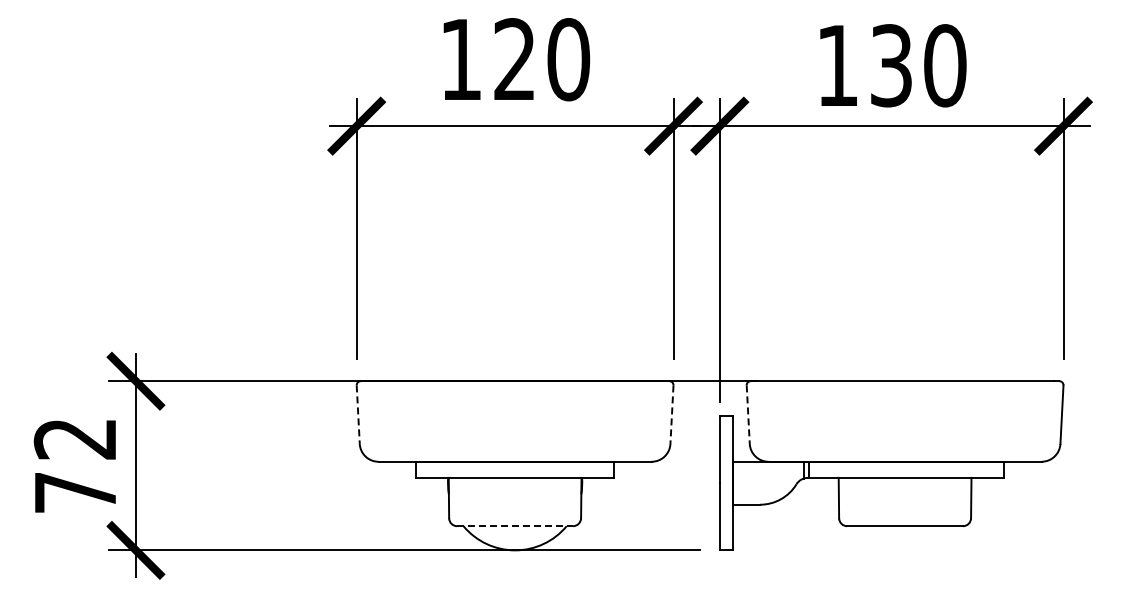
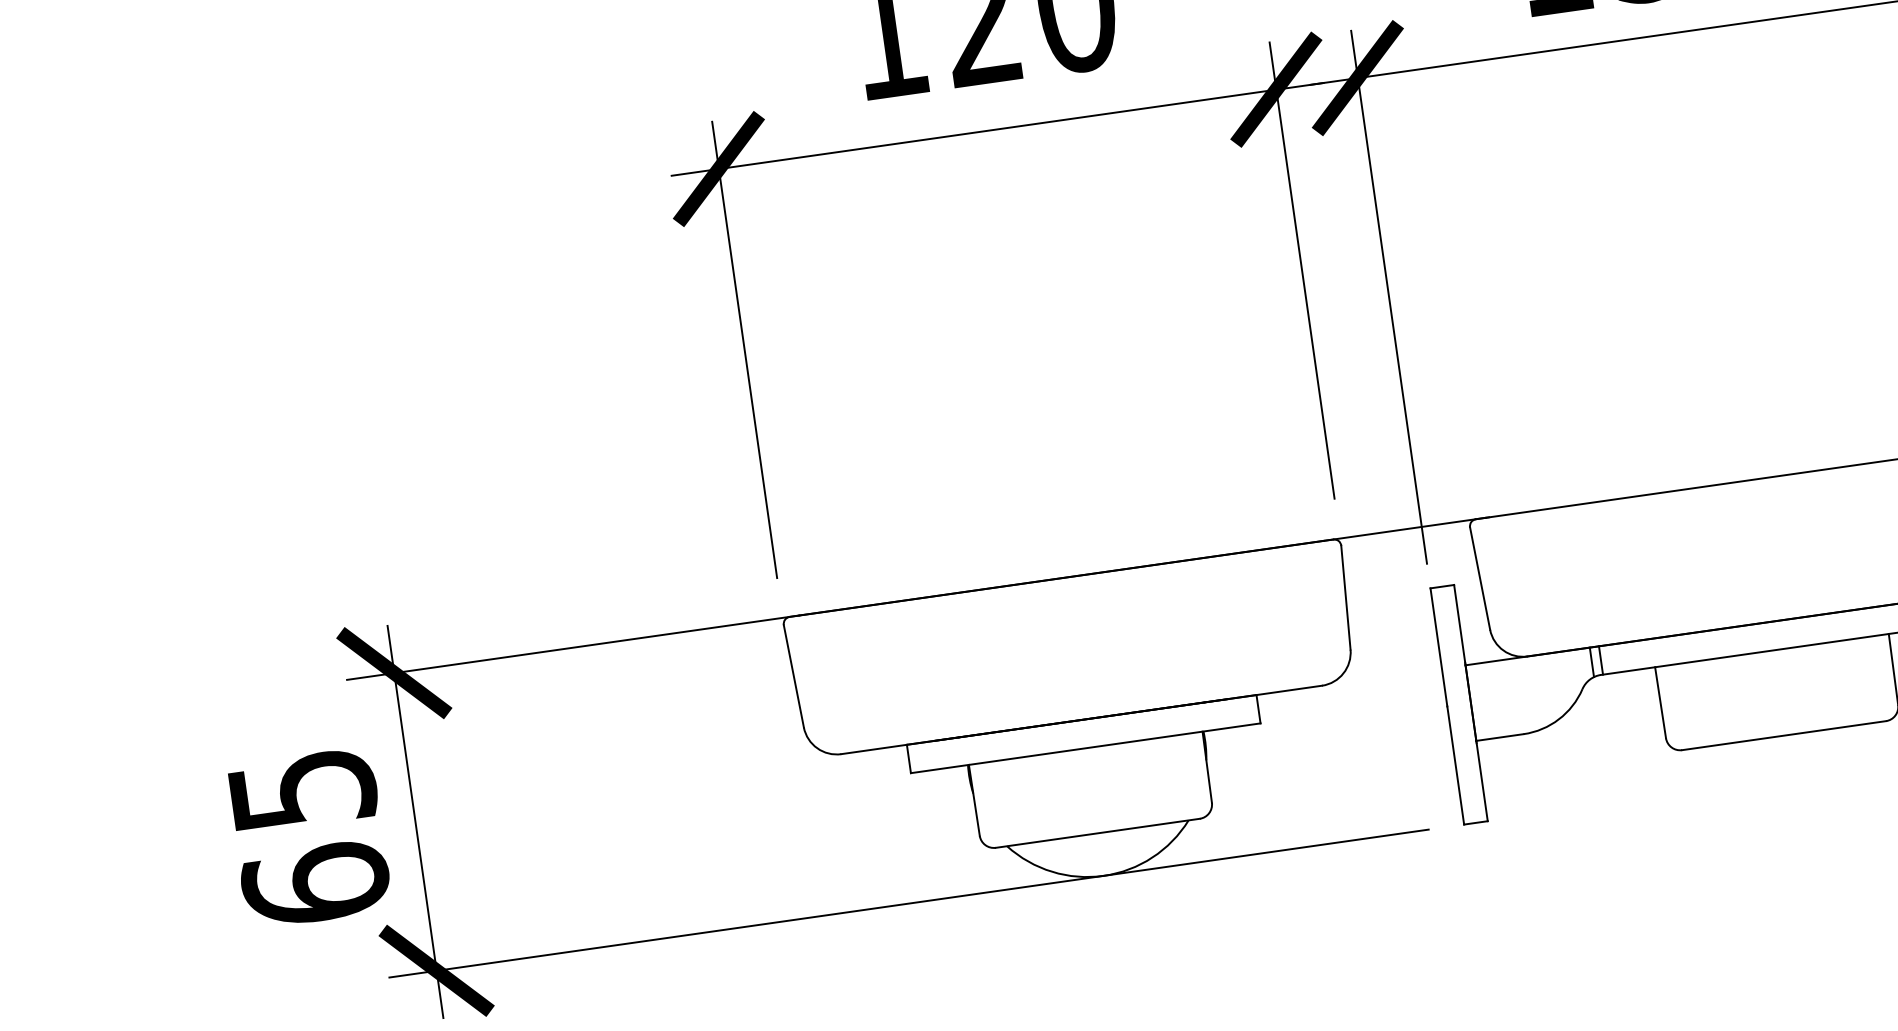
line: (358, 415) -> (794, 677), dashed -> solid
line: (671, 415) -> (1345, 599), dashed -> solid
line: (748, 415) -> (1480, 580), dashed -> solid
text: (75, 466) -> (309, 838), 72 -> 65
line: (515, 526) -> (1098, 833), dashed -> solid

